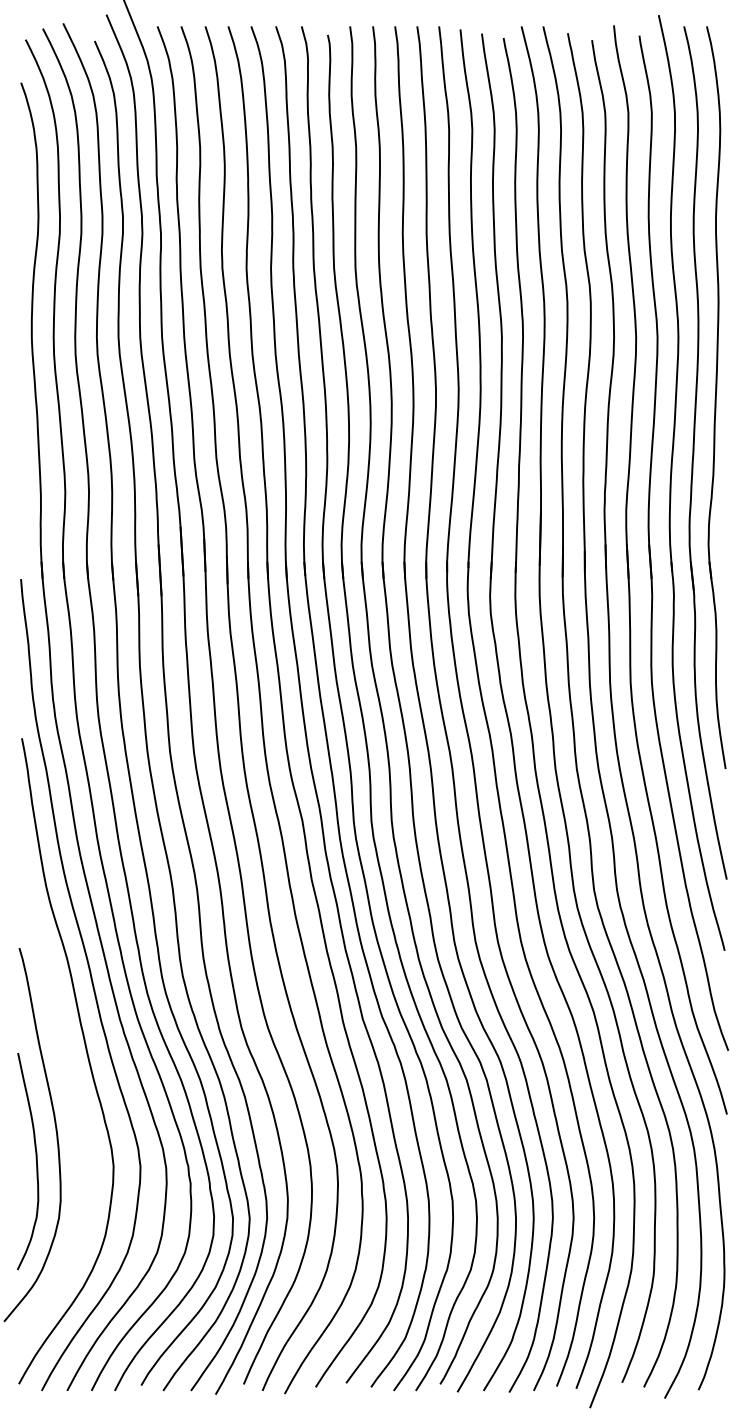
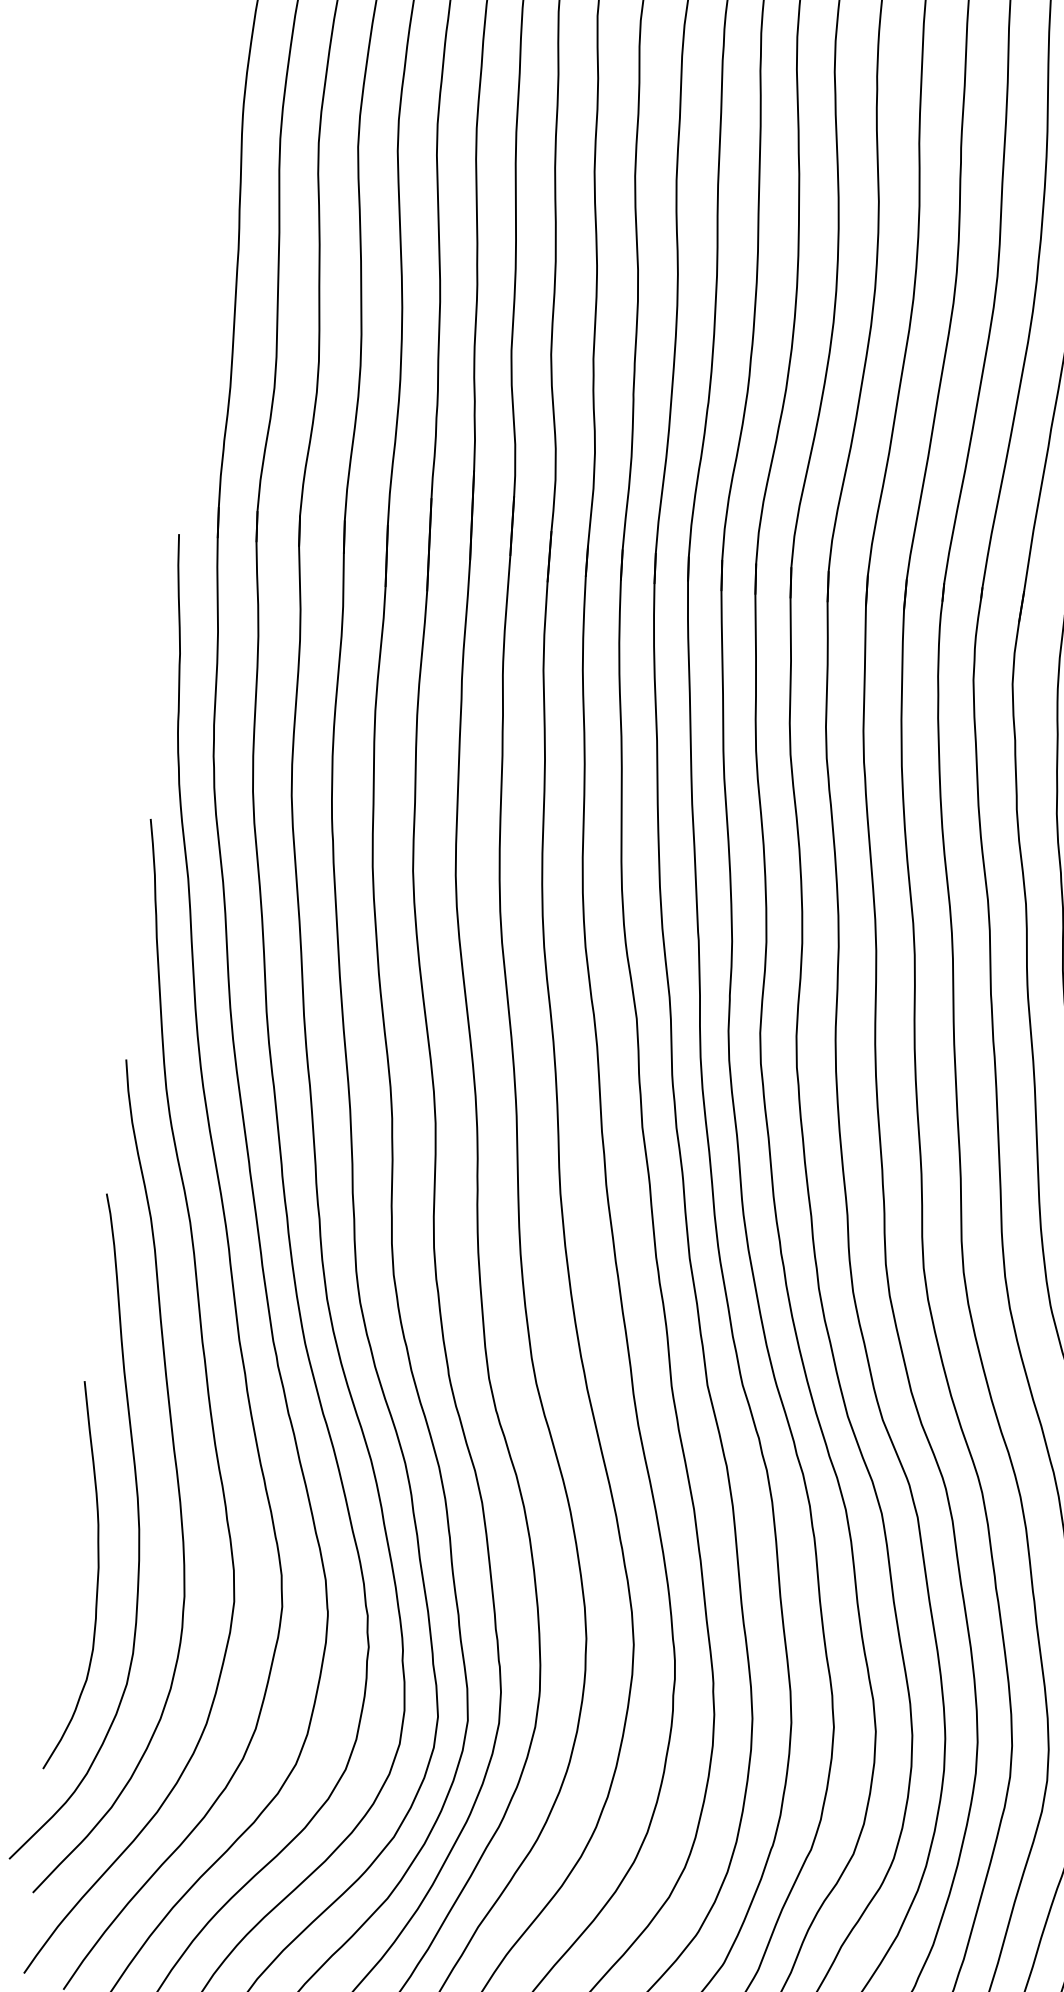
curve: (73, 1099) -> (175, 1474), added

